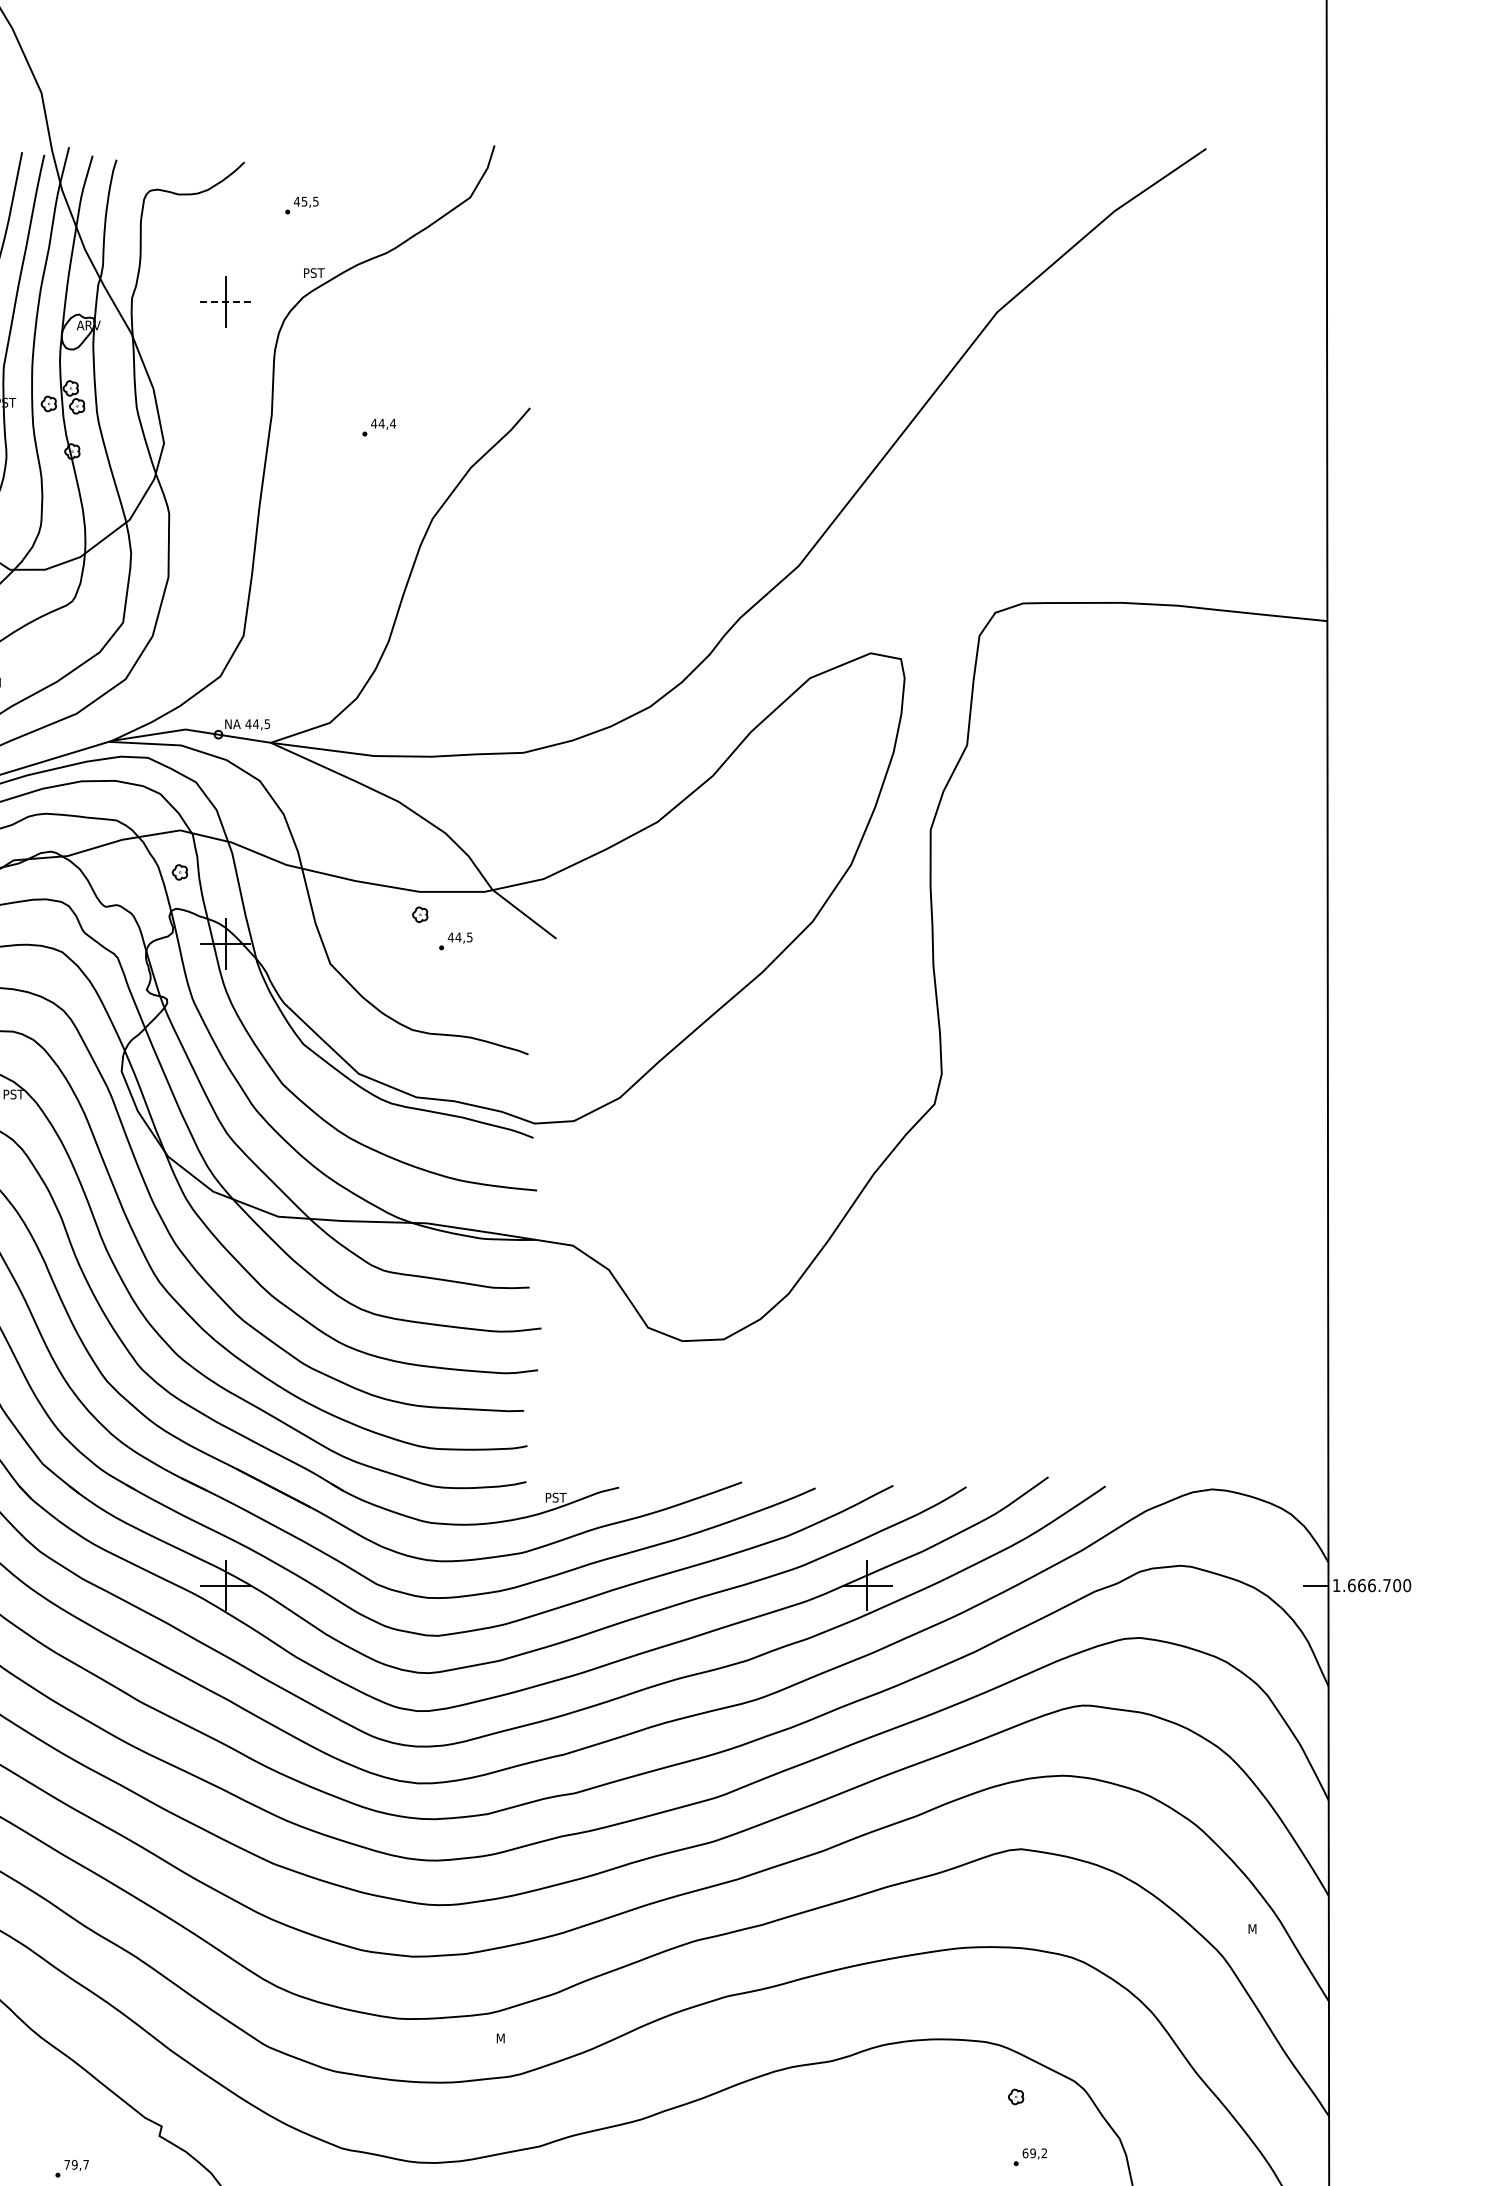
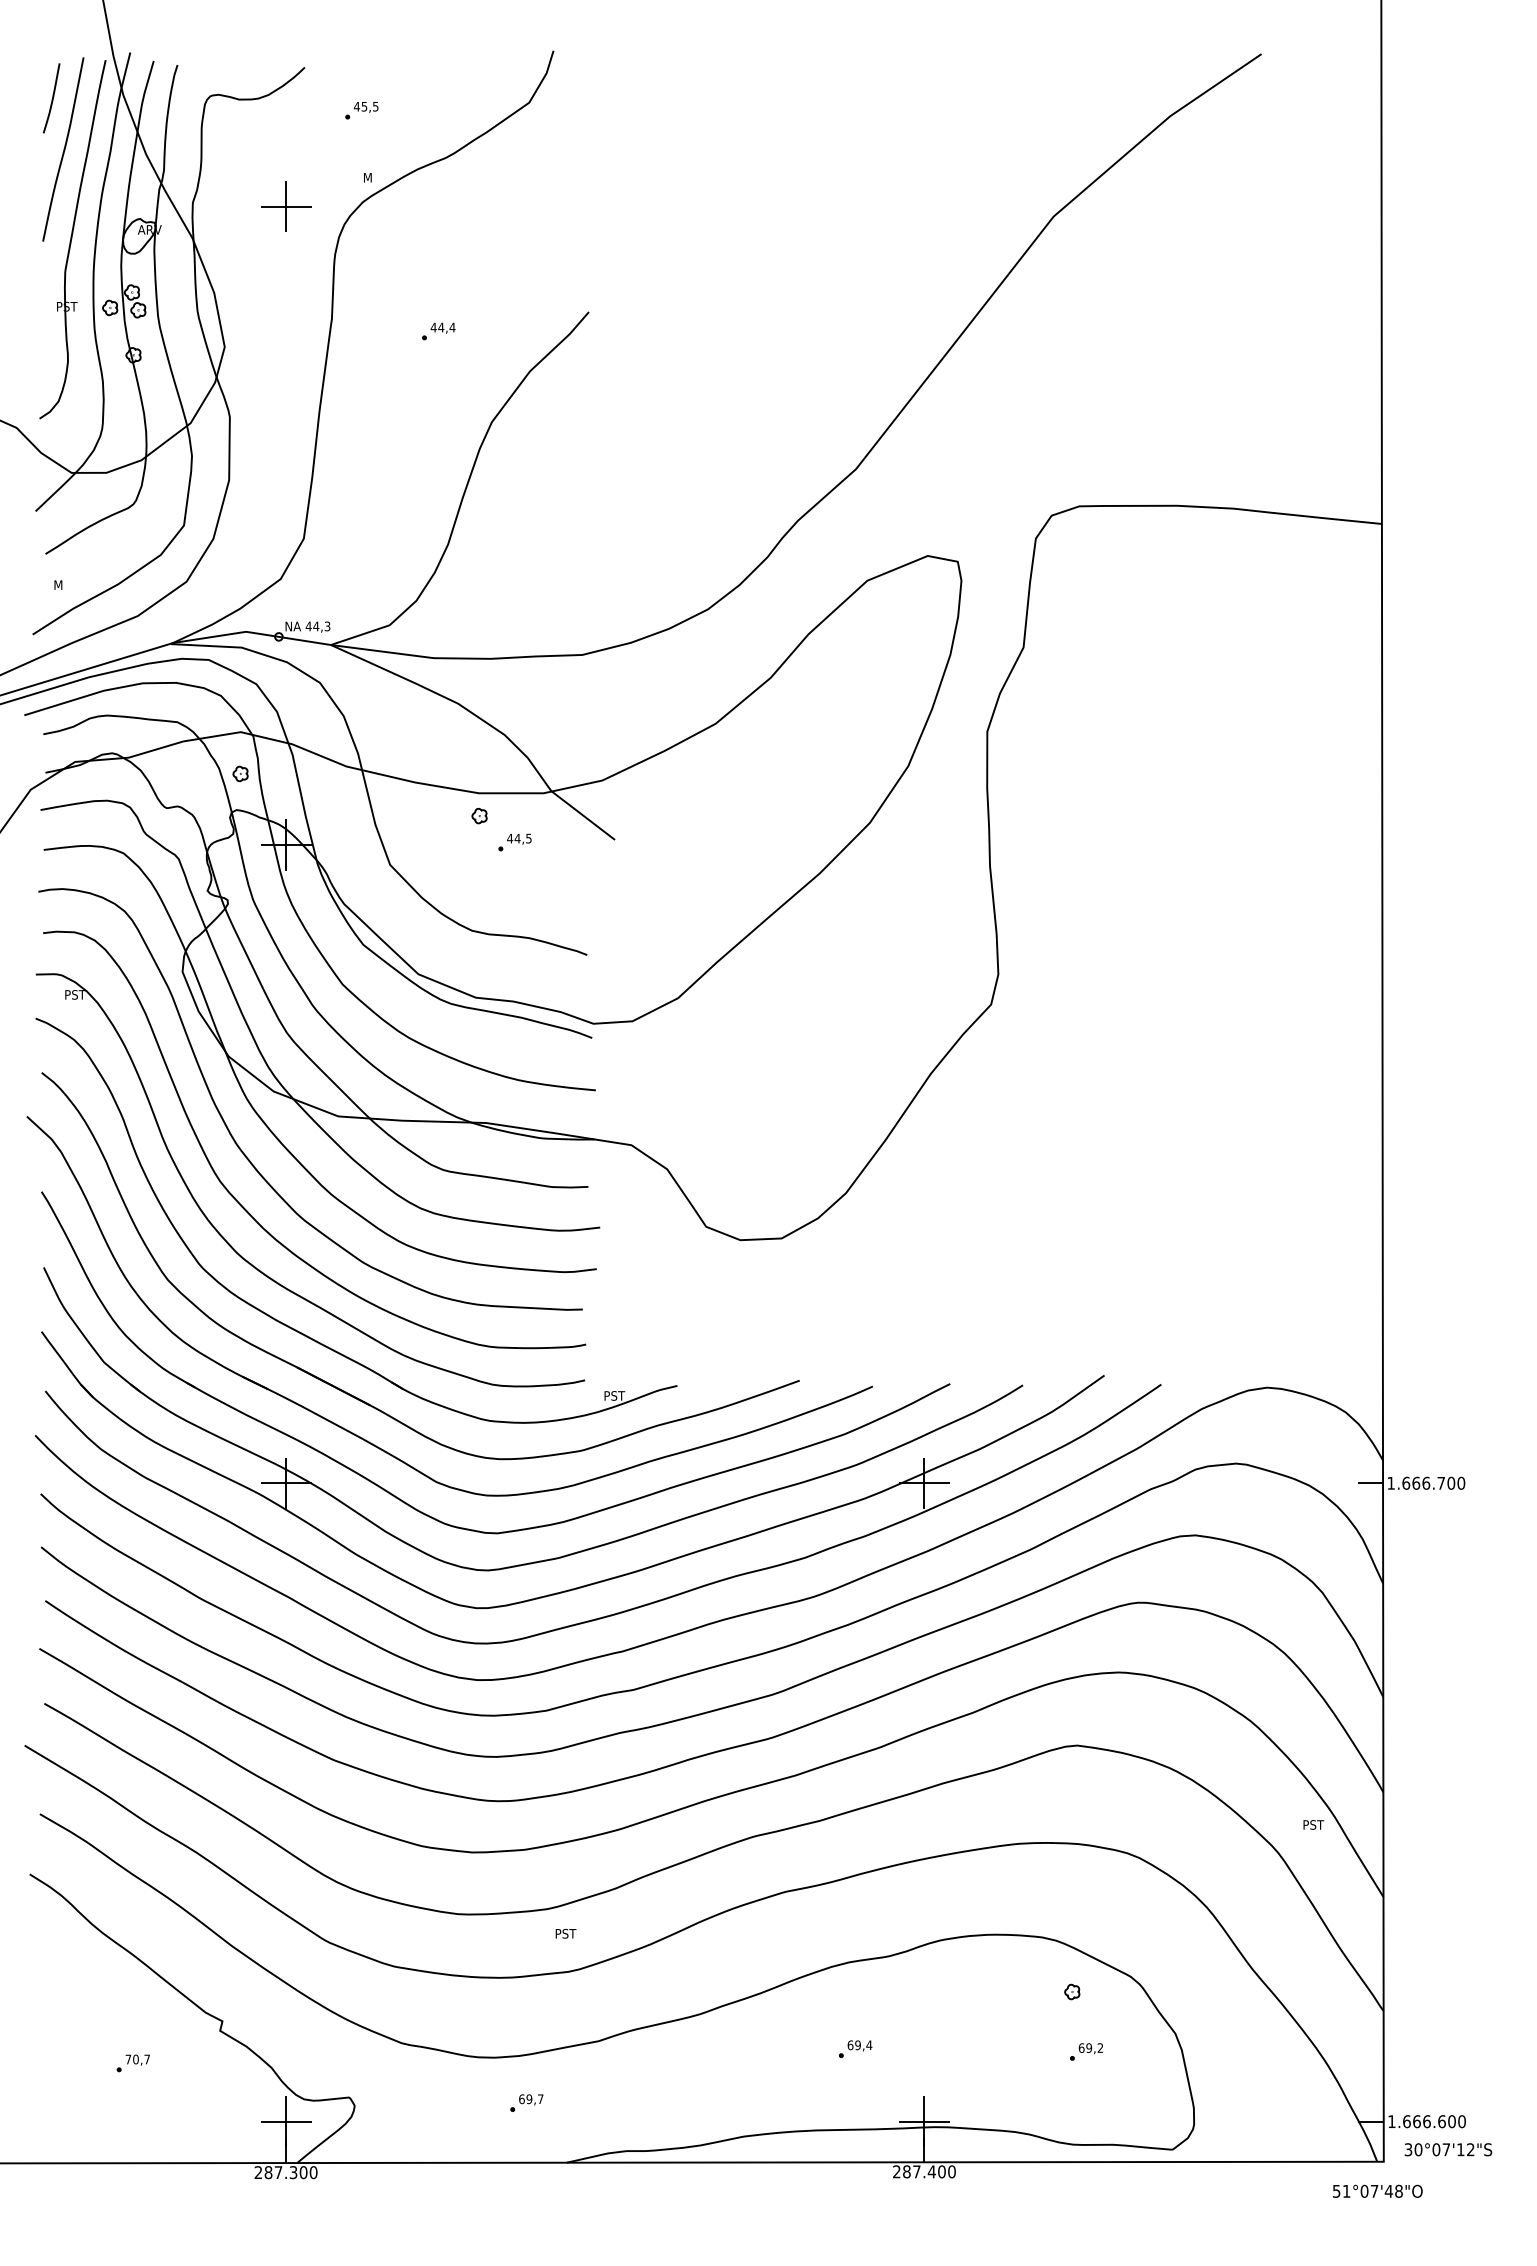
text: (314, 272) -> (374, 177), PST -> M
line: (226, 301) -> (286, 206), dashed -> solid
text: (267, 723) -> (327, 625), 44,5 -> 44,3
text: (1259, 1928) -> (1314, 1824), M -> PST
text: (507, 2038) -> (566, 1933), M -> PST
part: (798, 2153) -> (855, 2048), added
text: (74, 2164) -> (135, 2059), 79,7 -> 70,7

